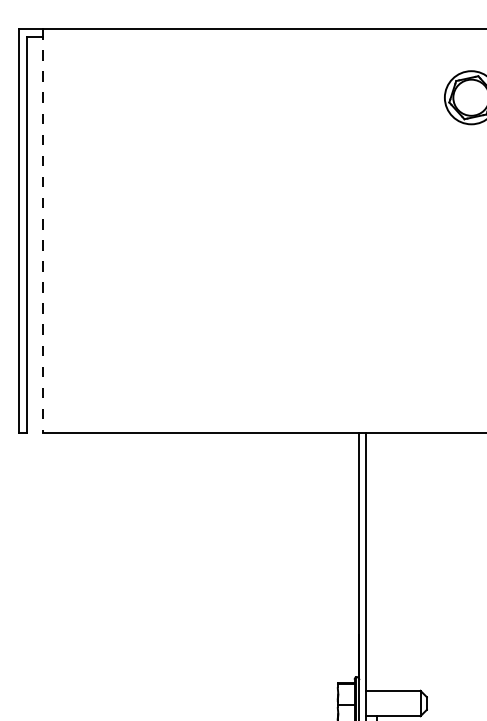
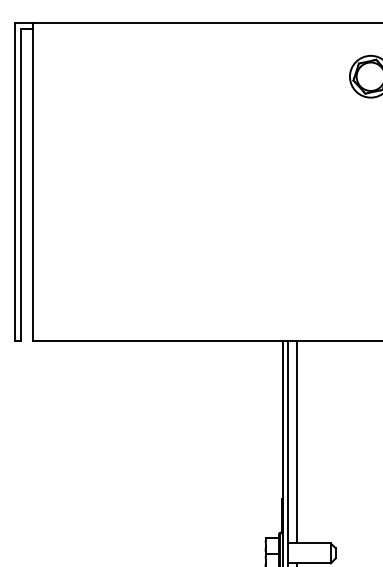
line: (42, 230) -> (33, 181), dashed -> solid
line: (376, 561) -> (296, 441), added

